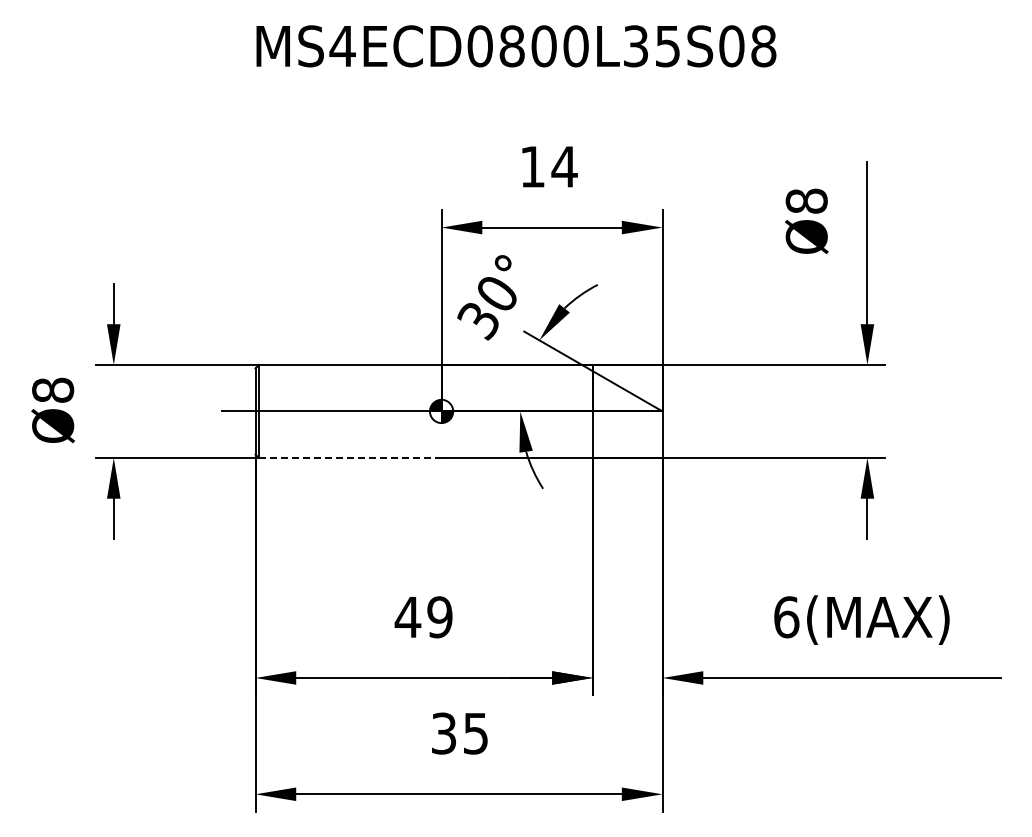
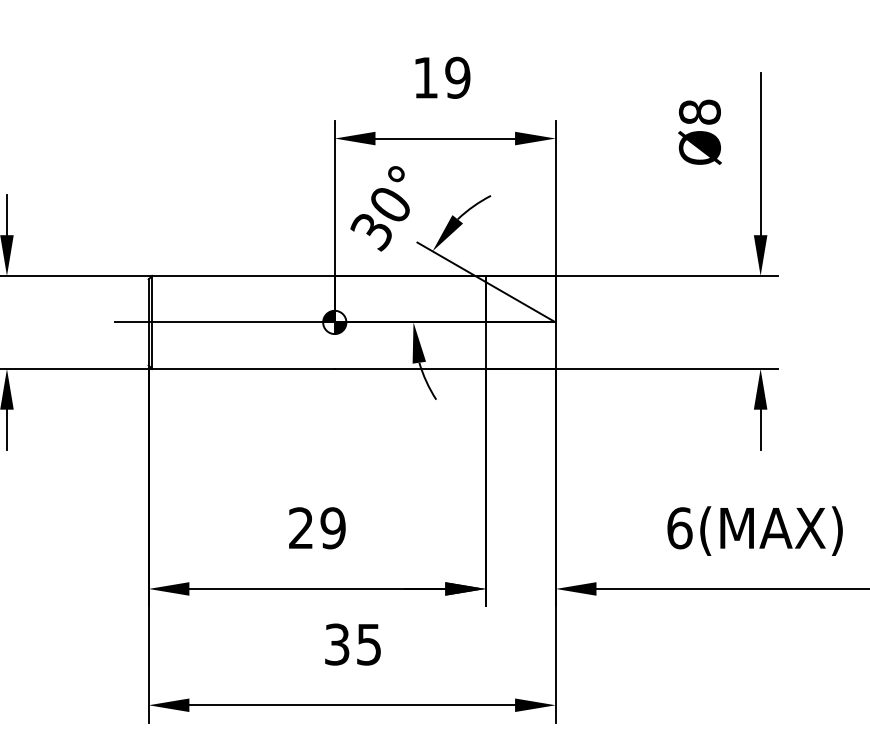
text: (564, 166) -> (457, 77), 14 -> 19
line: (350, 457) -> (243, 368), dashed -> solid
text: (407, 616) -> (300, 527), 49 -> 29

